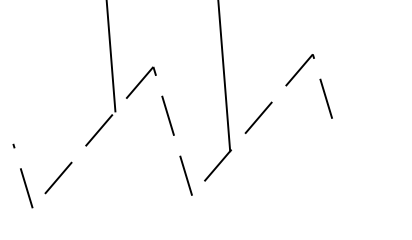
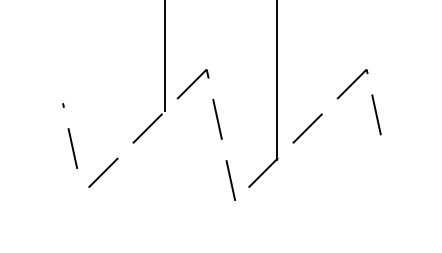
line: (23, 175) -> (70, 135), moved

